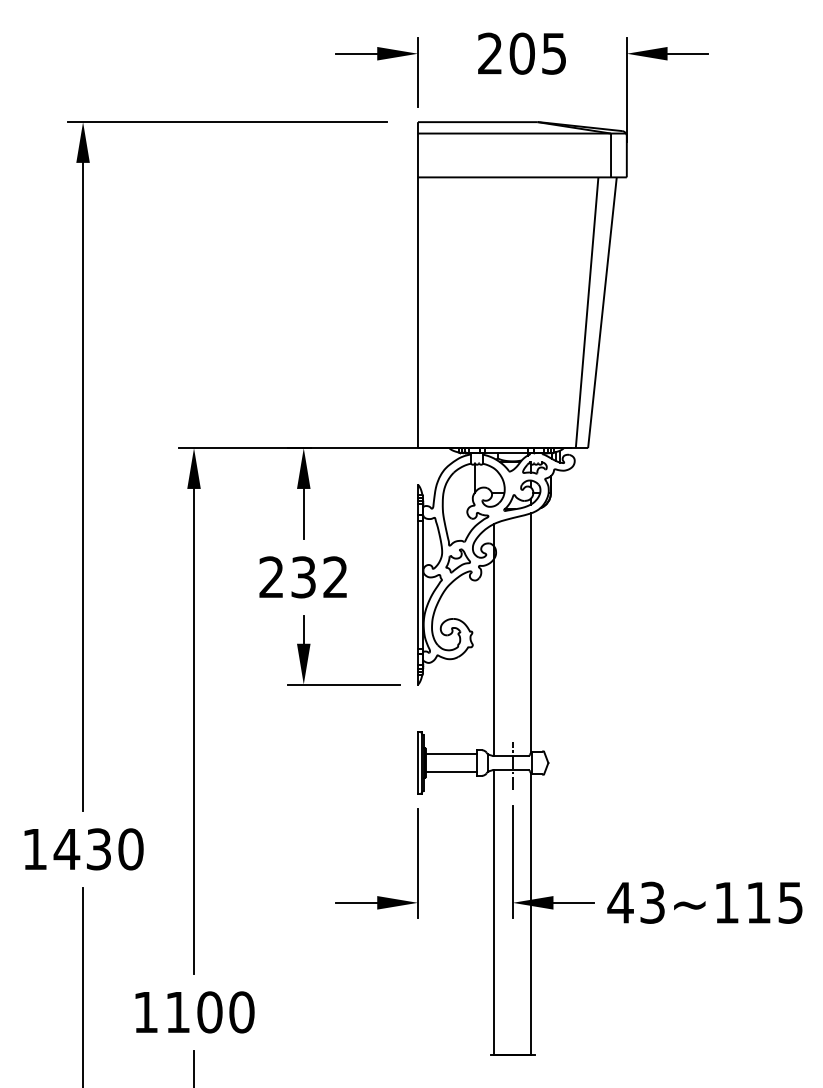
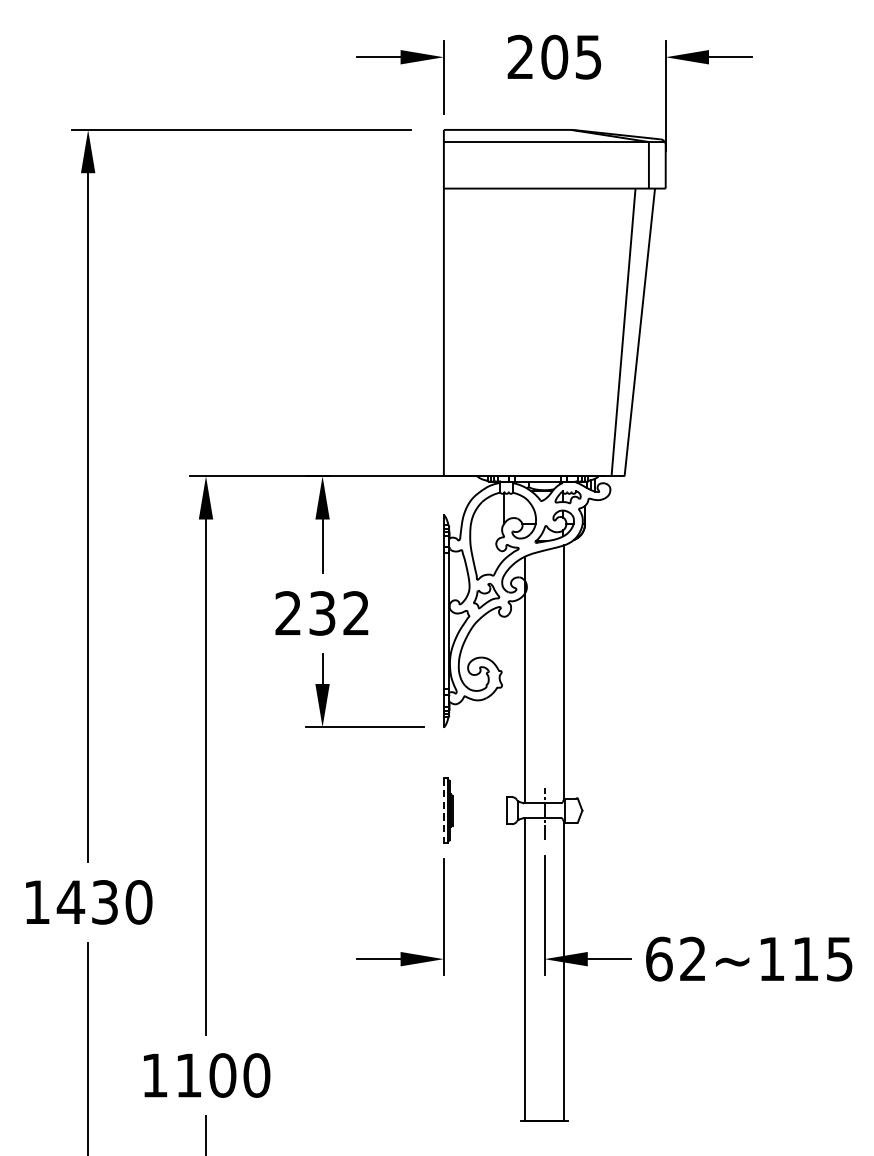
line: (451, 753) -> (479, 800), removed
line: (417, 763) -> (443, 811), solid -> dashed
line: (451, 772) -> (479, 820), removed
text: (635, 902) -> (674, 958), 43~115 -> 62~115

